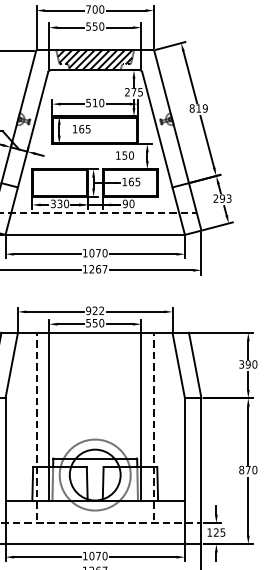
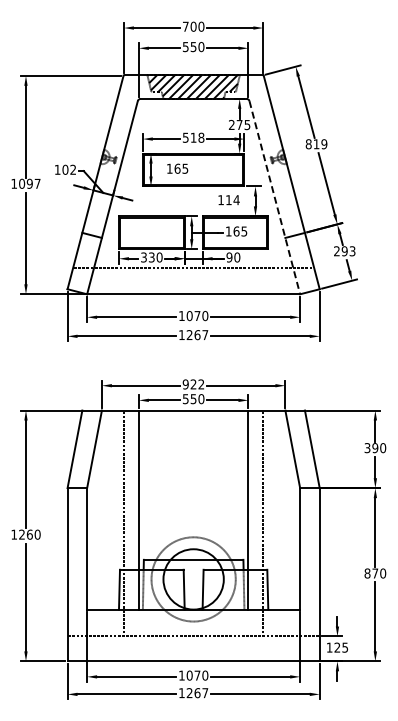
text: (101, 102) -> (201, 137), 510 -> 518
line: (163, 153) -> (274, 197), solid -> dashed
text: (127, 155) -> (232, 200), 150 -> 114

